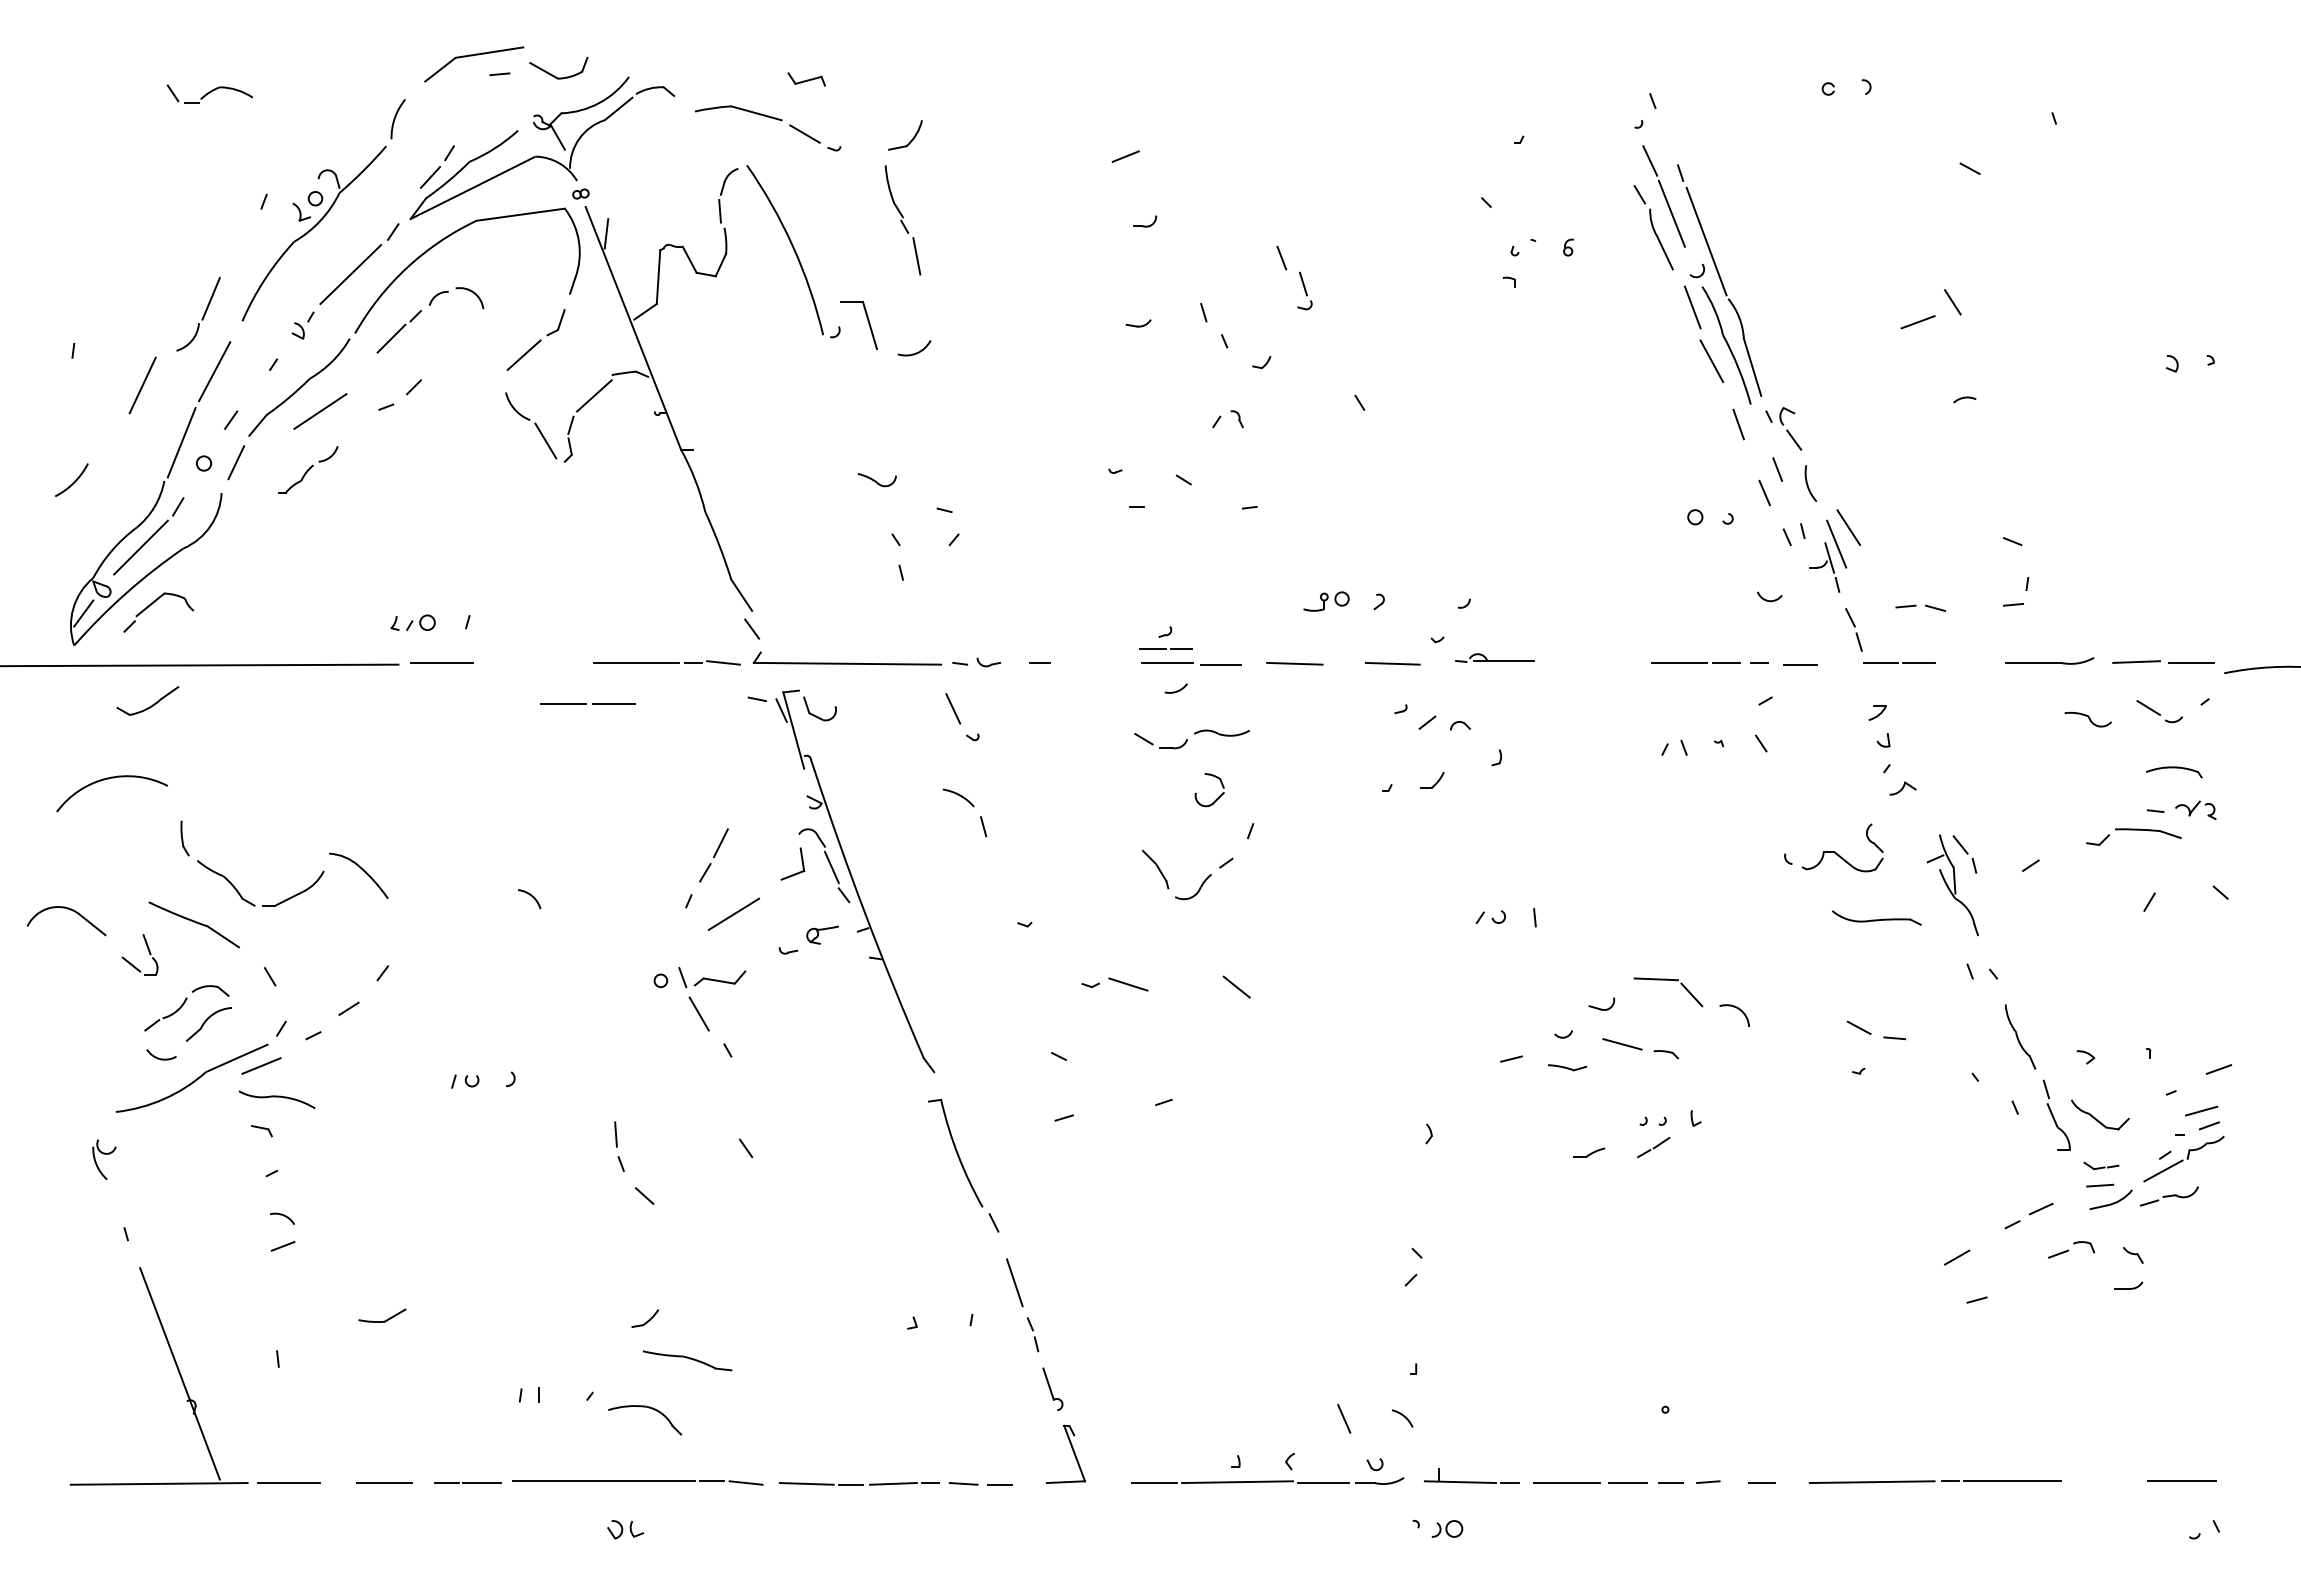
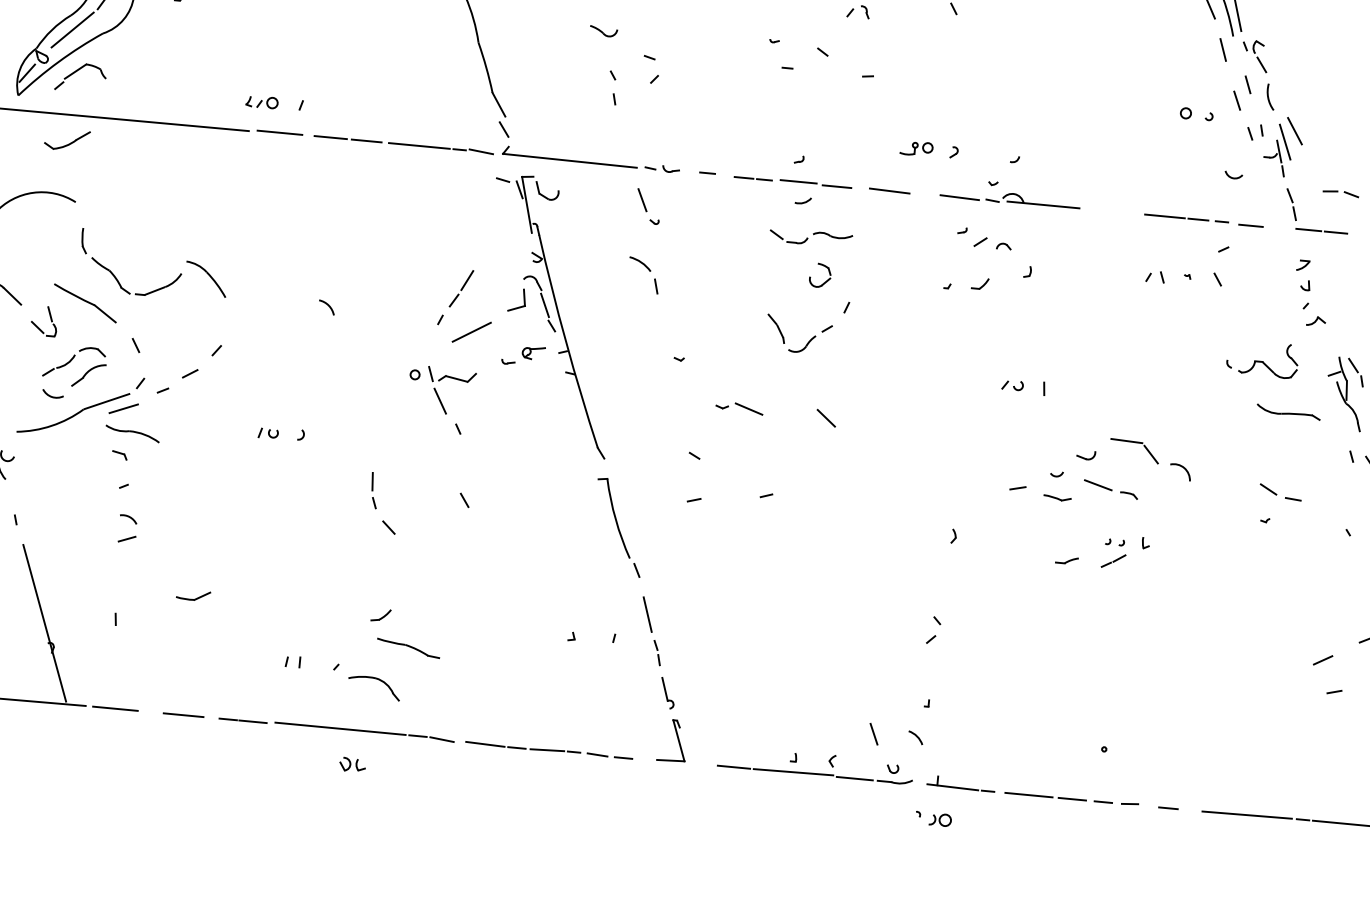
line: (1165, 648) -> (752, 178), moved
part: (1494, 657) -> (1032, 200), size x1.67
line: (586, 703) -> (346, 138), moved

